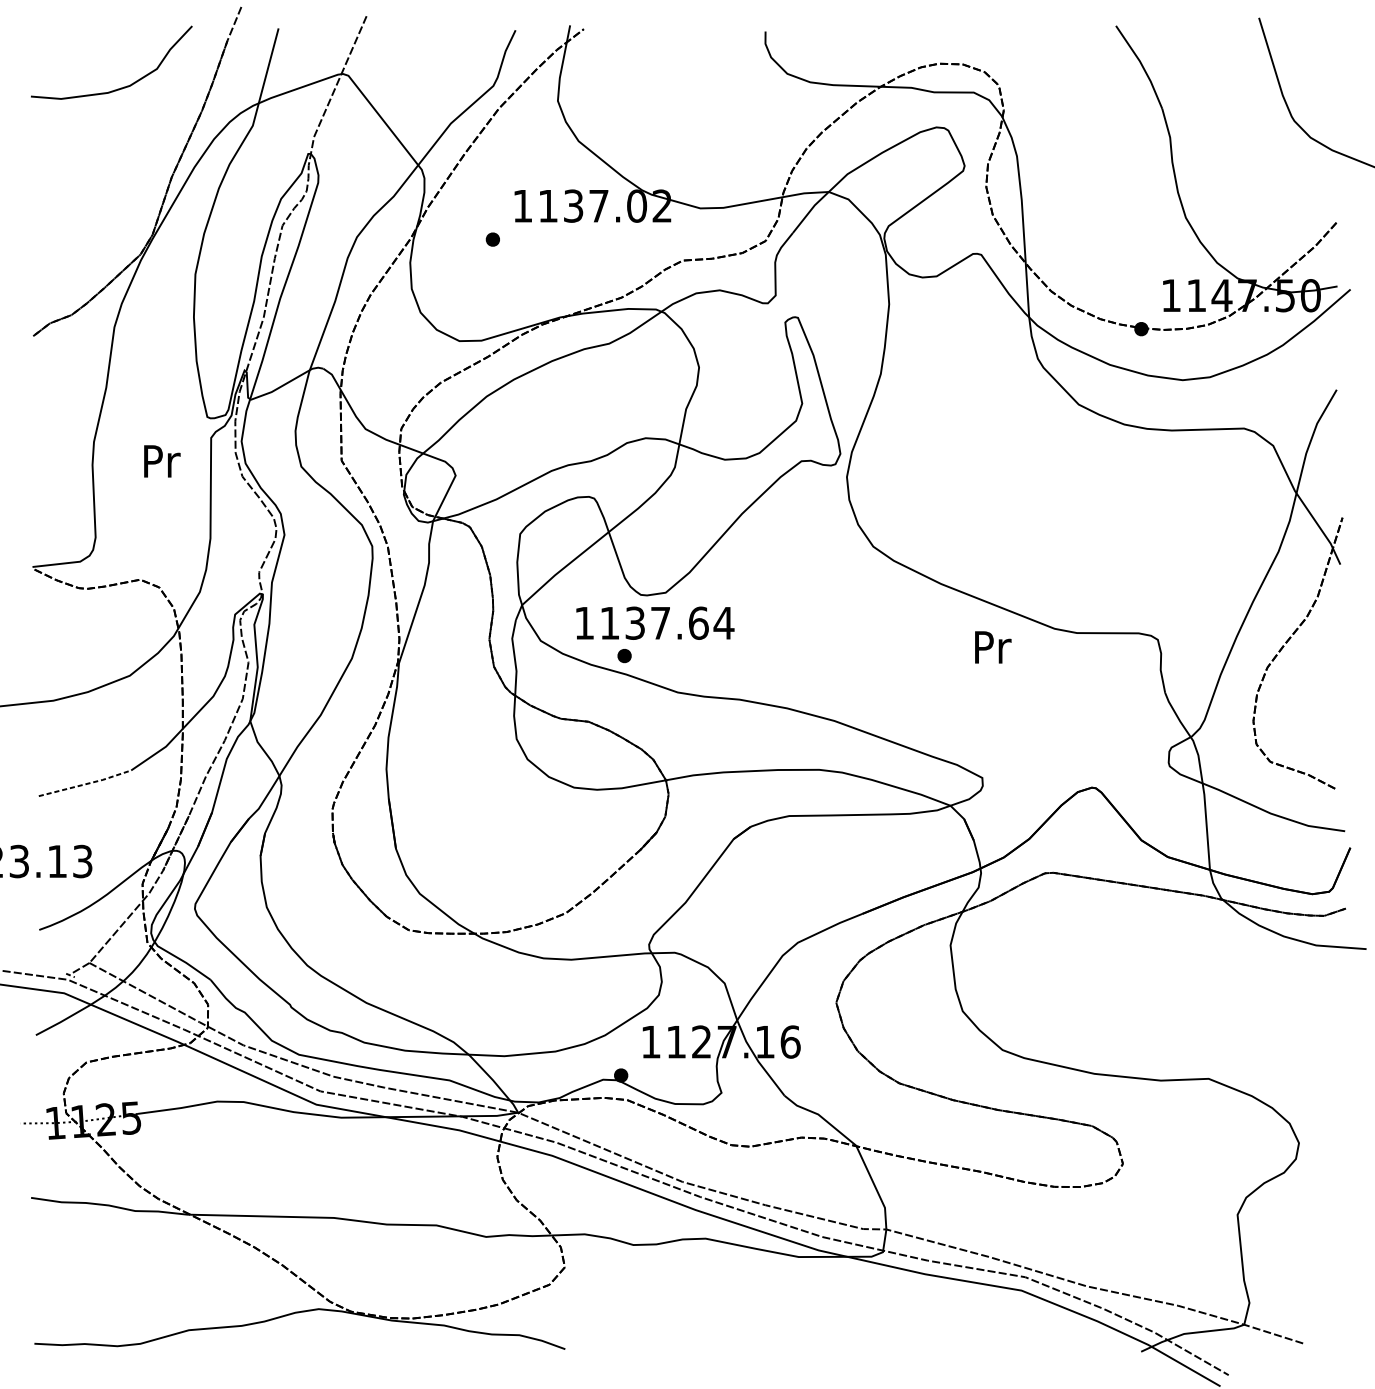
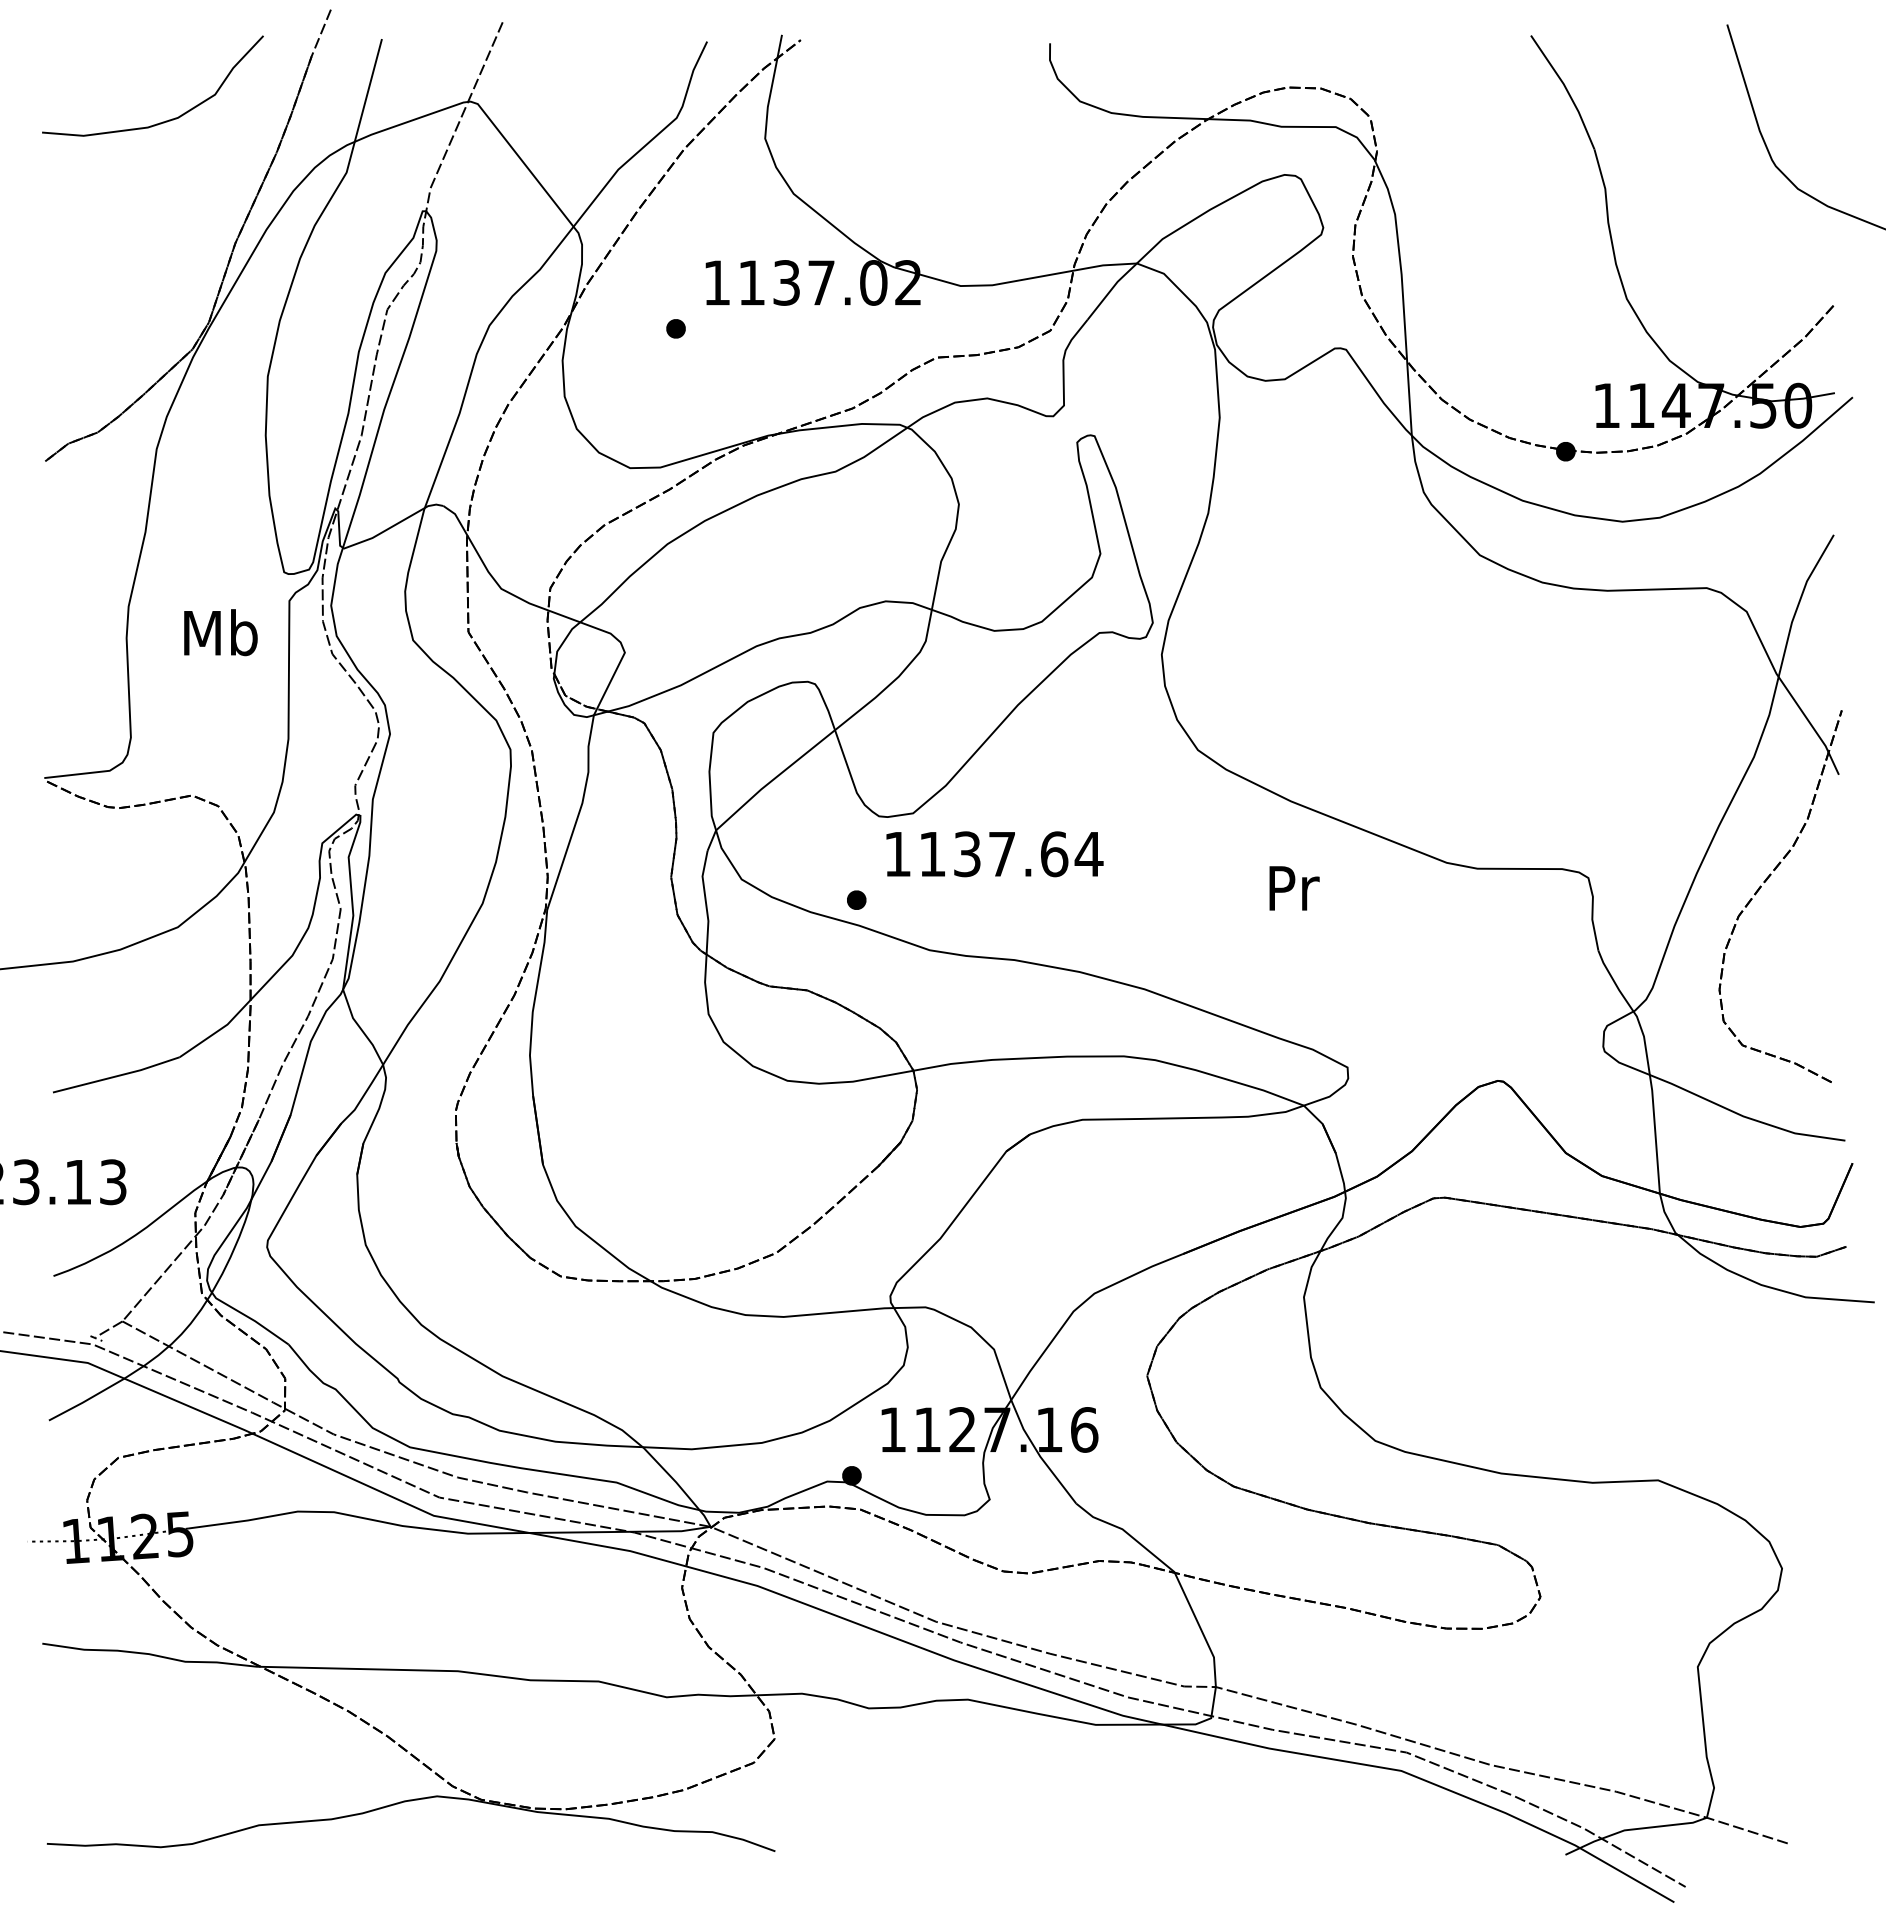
text: (160, 460) -> (220, 632), Pr -> Mb
text: (655, 623) -> (994, 854), moved
text: (993, 647) -> (1294, 888), moved
line: (85, 784) -> (117, 1076), dashed -> solid

